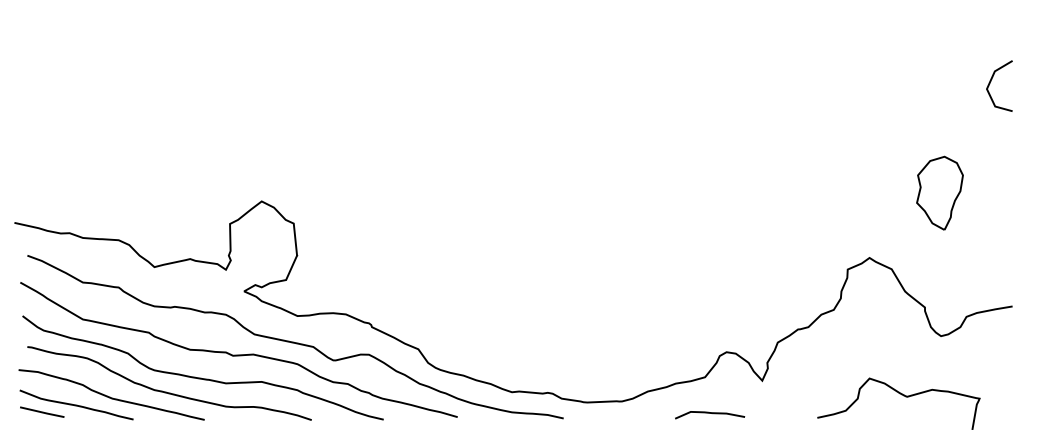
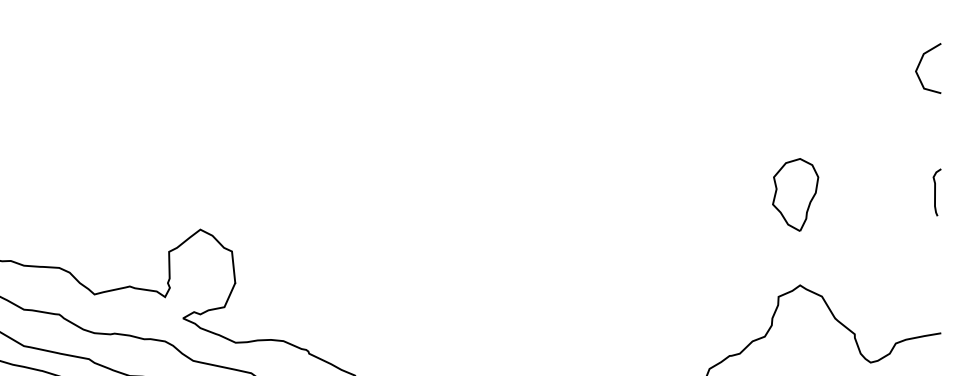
line: (991, 81) -> (920, 63), moved
curve: (1007, 163) -> (936, 192), added
part: (939, 192) -> (795, 194), moved

